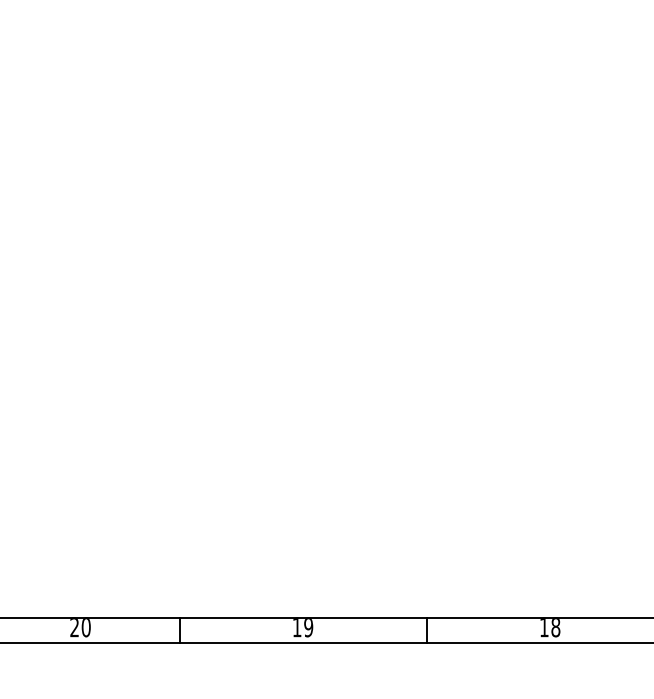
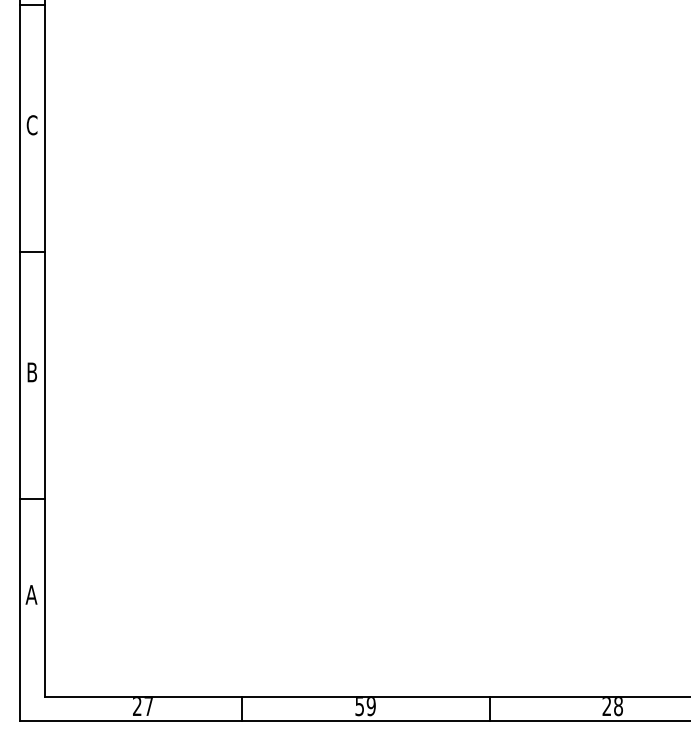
text: (543, 627) -> (606, 706), 18 -> 28
text: (85, 628) -> (148, 707), 20 -> 27
text: (296, 628) -> (359, 707), 19 -> 59

